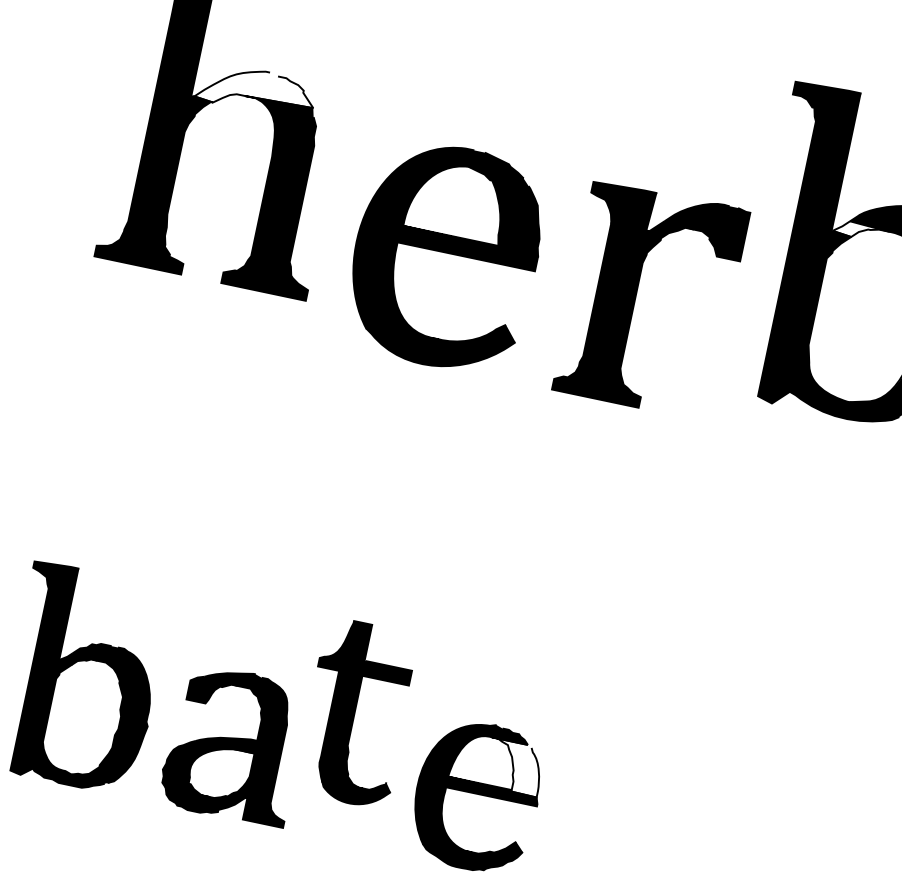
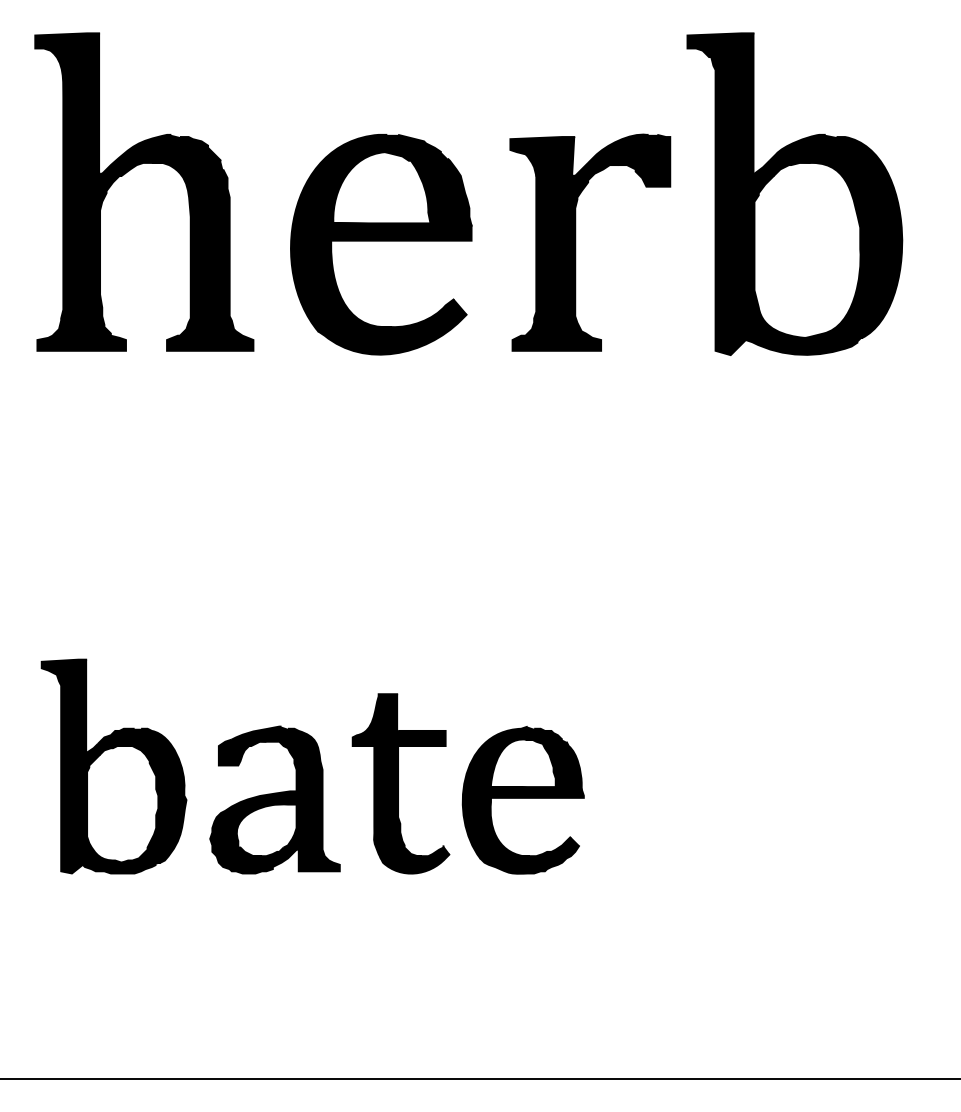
fill: (256, 89) -> (161, 154), added
fill: (861, 230) -> (782, 167), added
part: (446, 256) -> (381, 244), moved
part: (636, 296) -> (576, 242), moved
part: (357, 712) -> (400, 783), moved
fill: (496, 763) -> (535, 764), added

